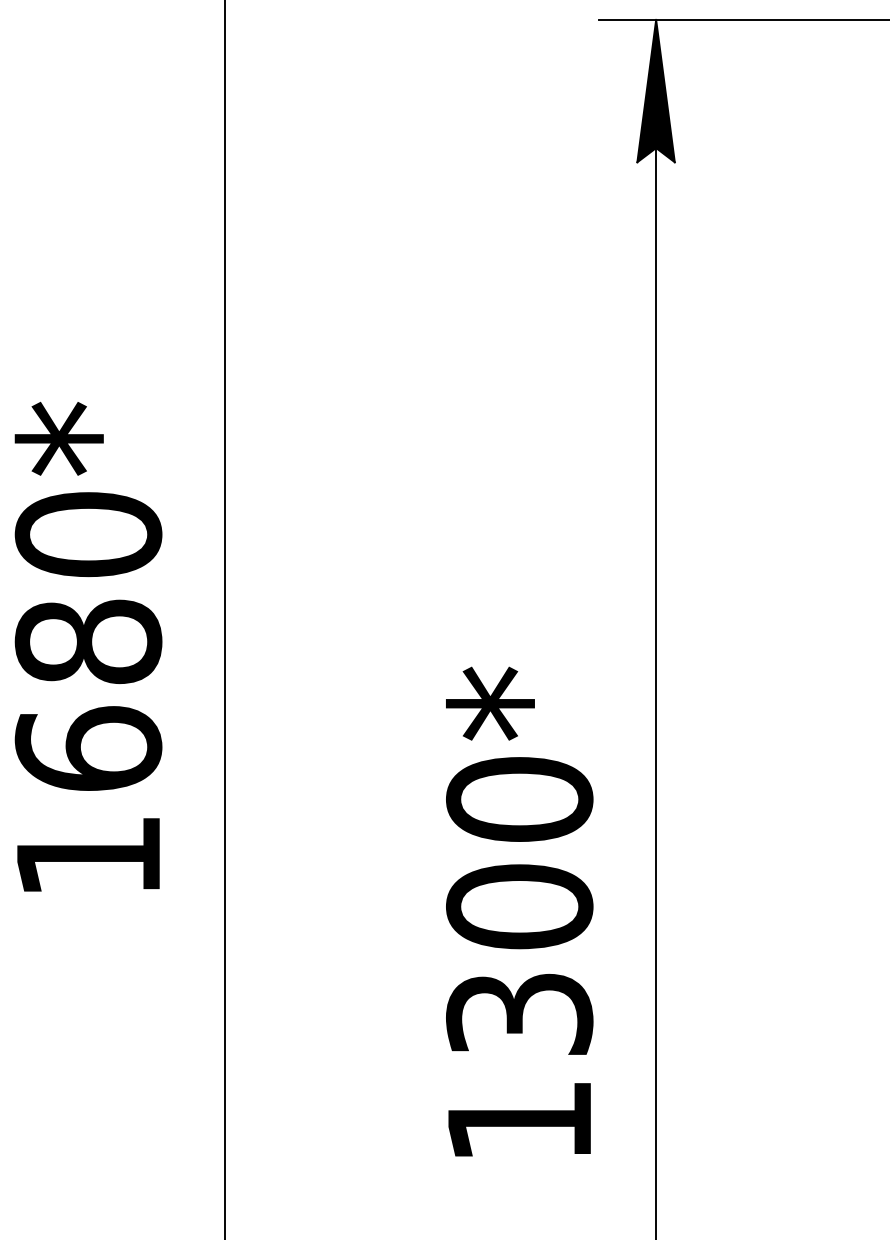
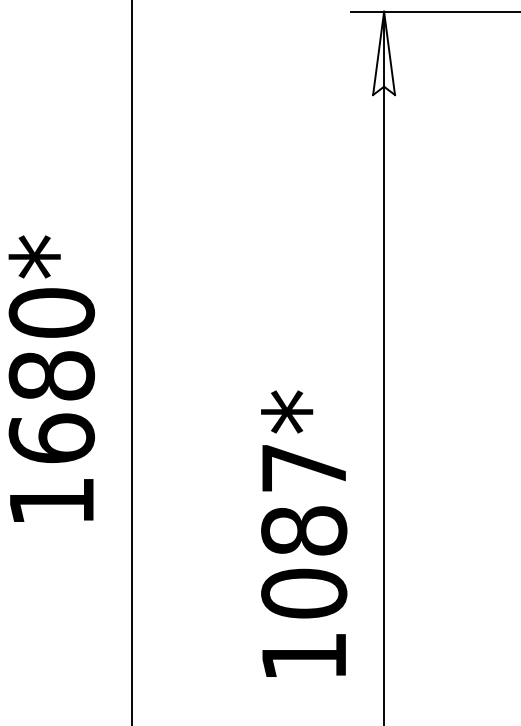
fill: (656, 91) -> (384, 53), removed
text: (520, 906) -> (304, 530), 1300* -> 1087*

